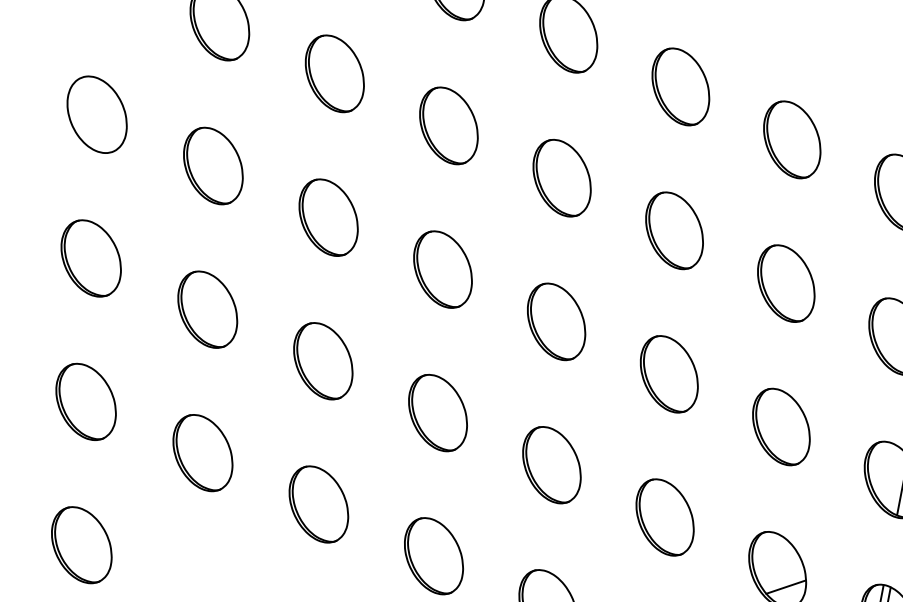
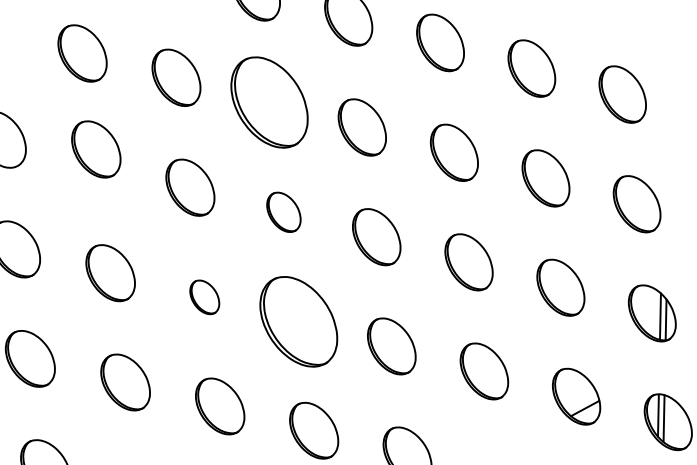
part: (448, 125) -> (269, 102), size x1.6
part: (213, 166) -> (96, 149), moved
part: (442, 269) -> (283, 212), size x0.7
part: (322, 361) -> (204, 297), size x0.6
part: (437, 412) -> (298, 321), size x1.6

